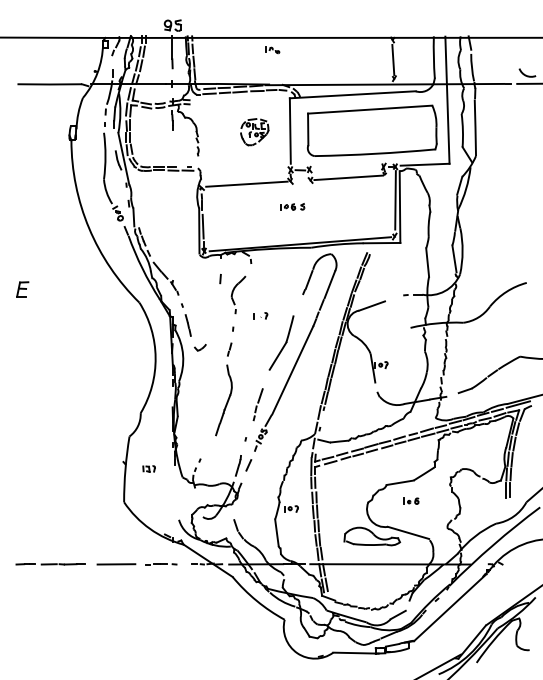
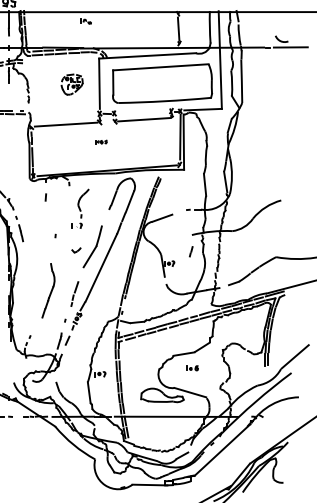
part: (292, 206) -> (101, 141), size x0.6
part: (238, 294) -> (83, 203), moved
part: (200, 347) -> (76, 250), moved
line: (229, 349) -> (191, 251), moved

